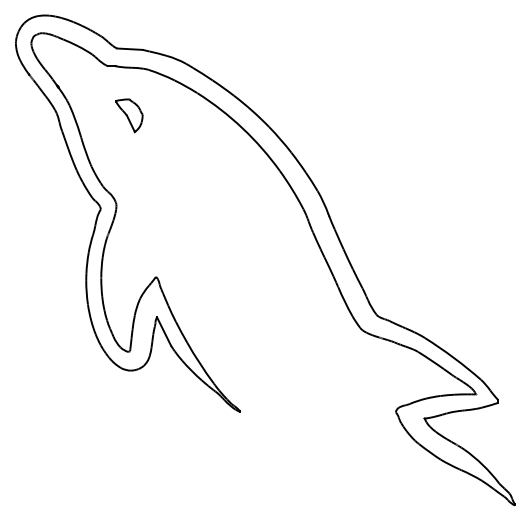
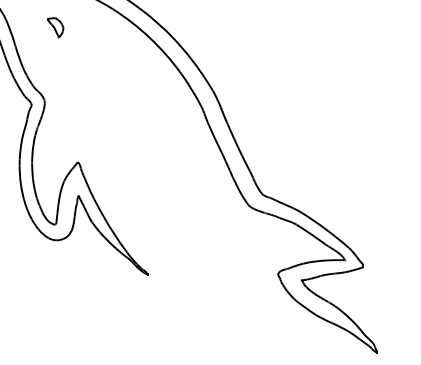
part: (129, 115) -> (55, 27), size x0.7

